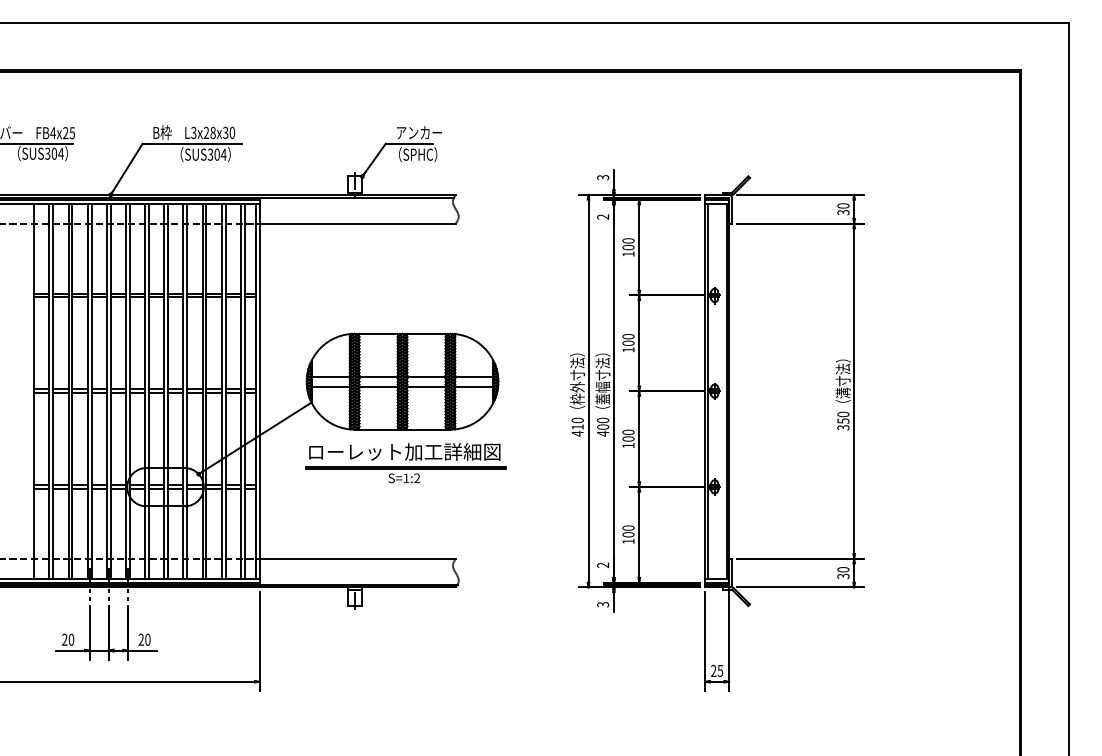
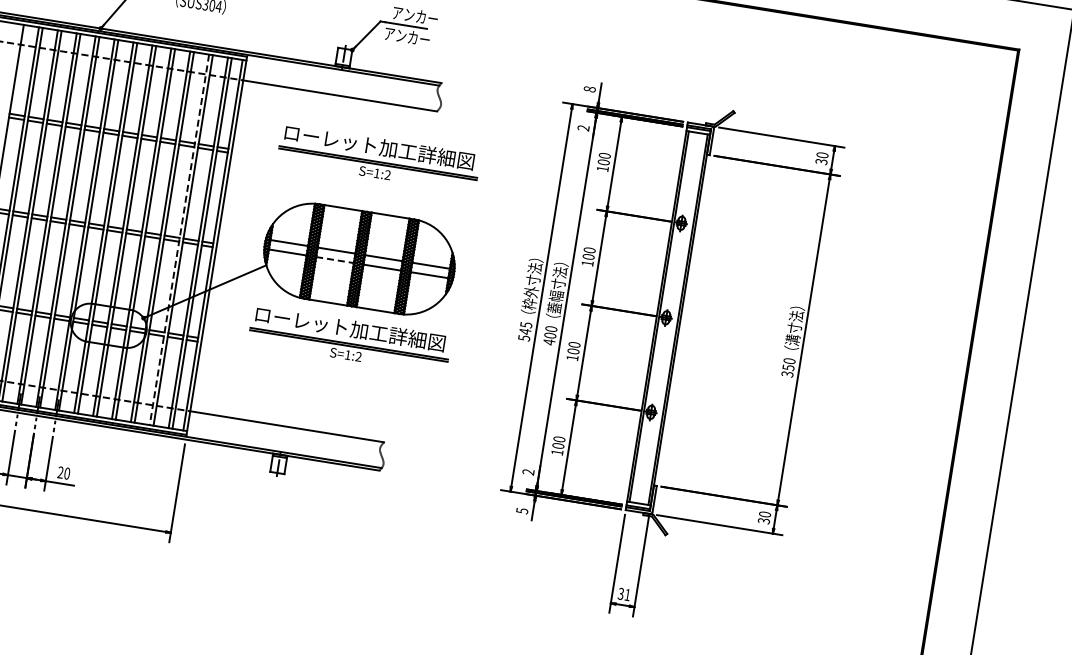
text: (414, 154) -> (407, 36), （SPHC） -> アンカー
text: (603, 177) -> (590, 89), 3 -> 8
part: (405, 279) -> (378, 158), added
line: (379, 386) -> (335, 260), solid -> dashed
line: (221, 391) -> (179, 240), solid -> dashed
text: (577, 426) -> (525, 331), 410 -> 545
text: (602, 604) -> (521, 510), 3 -> 5
text: (717, 671) -> (624, 595), 25 -> 31

